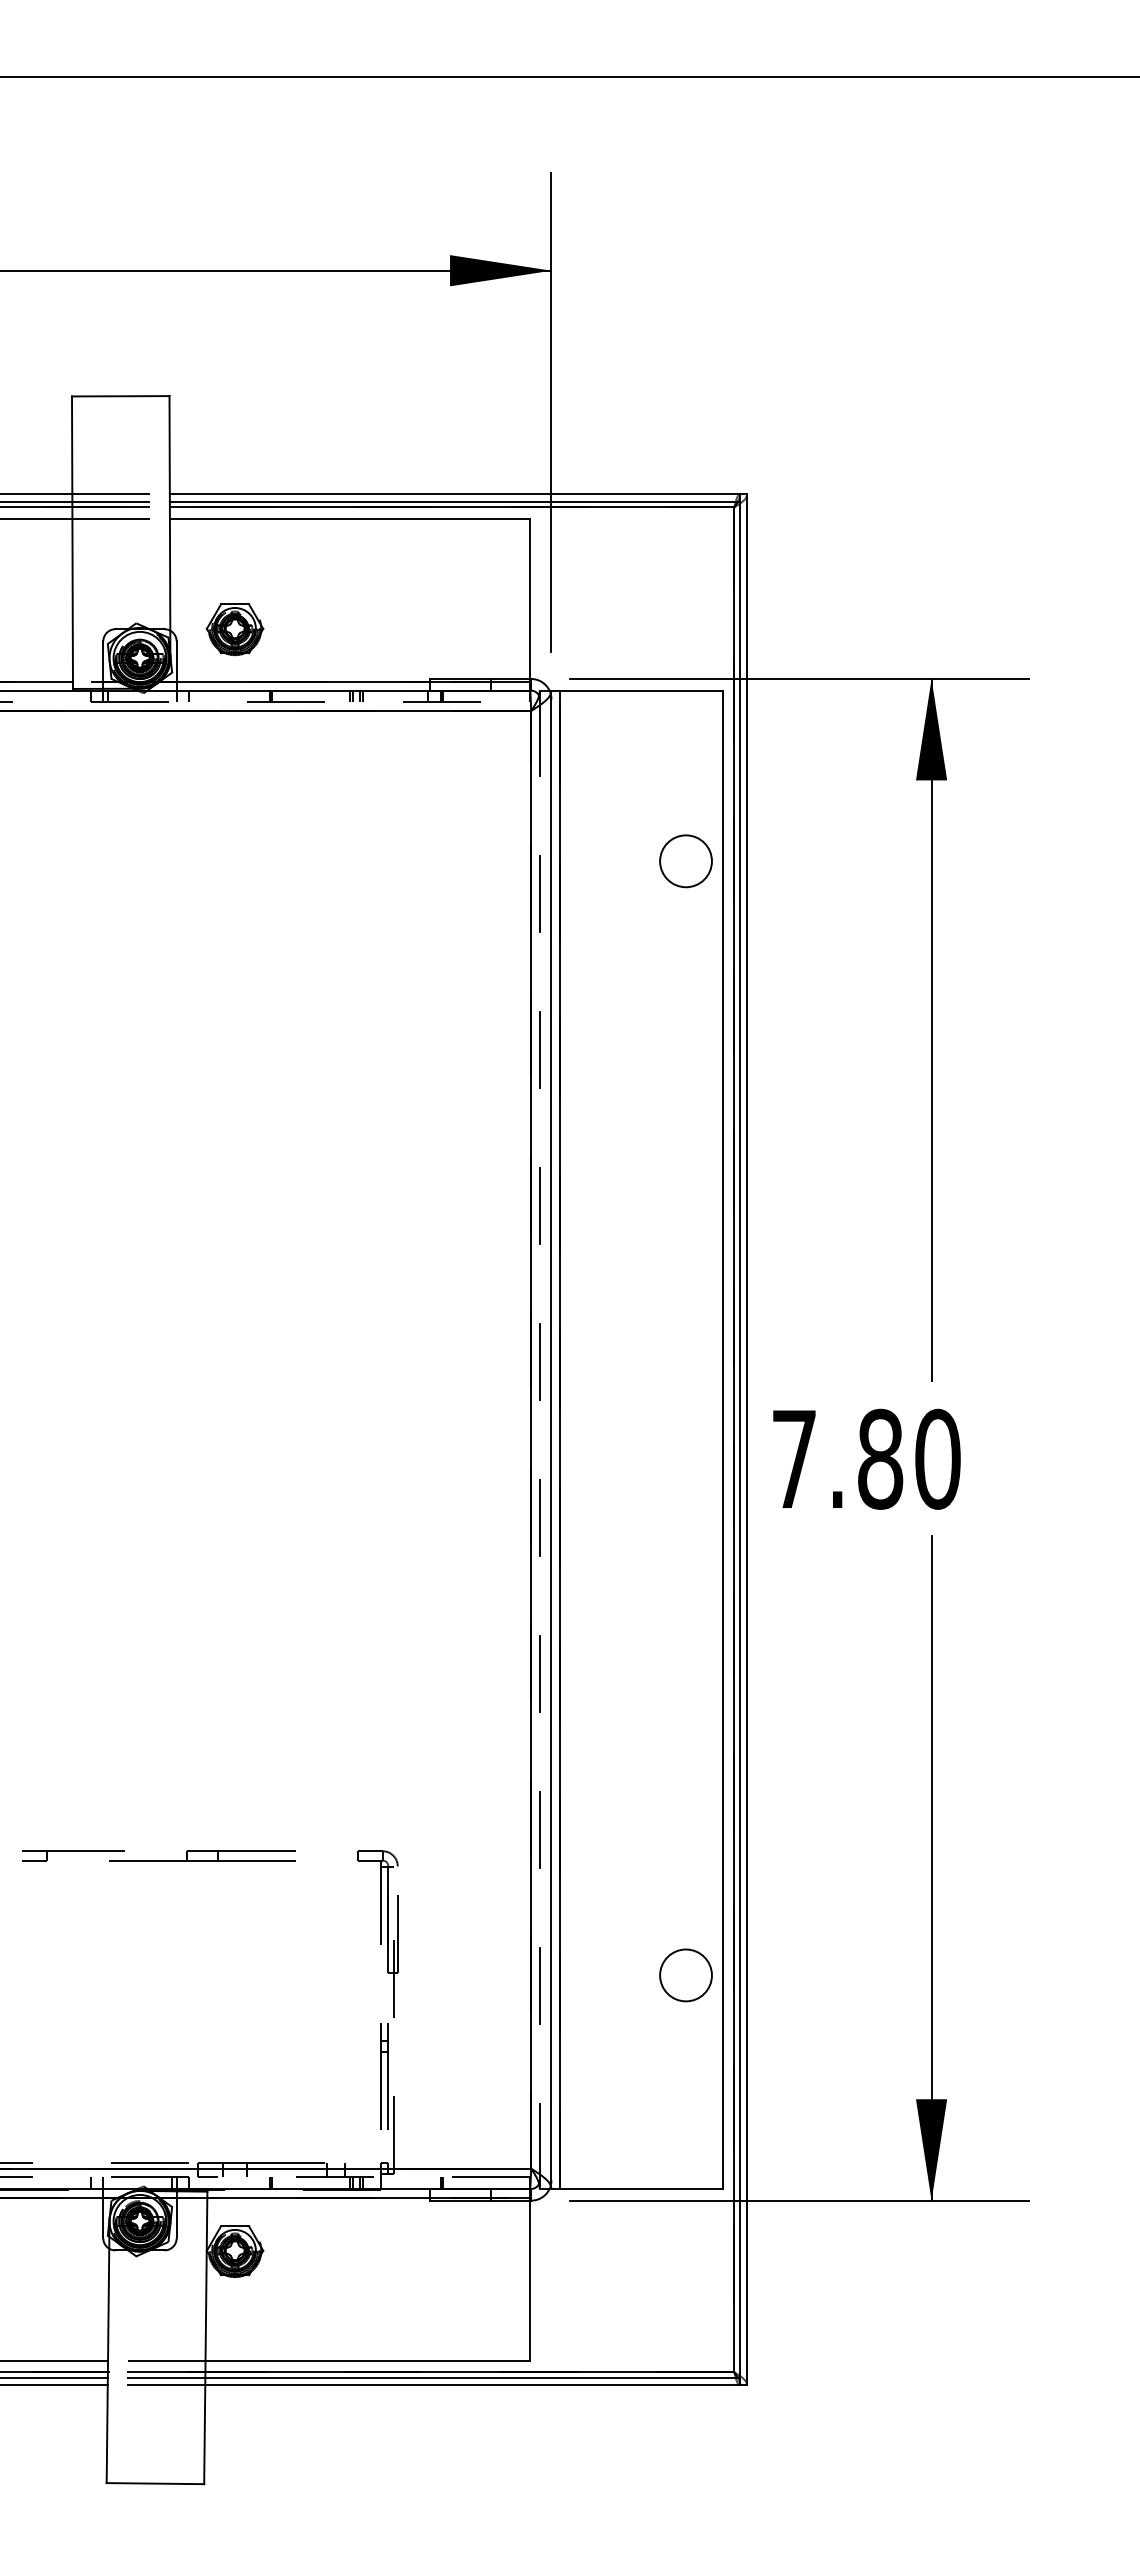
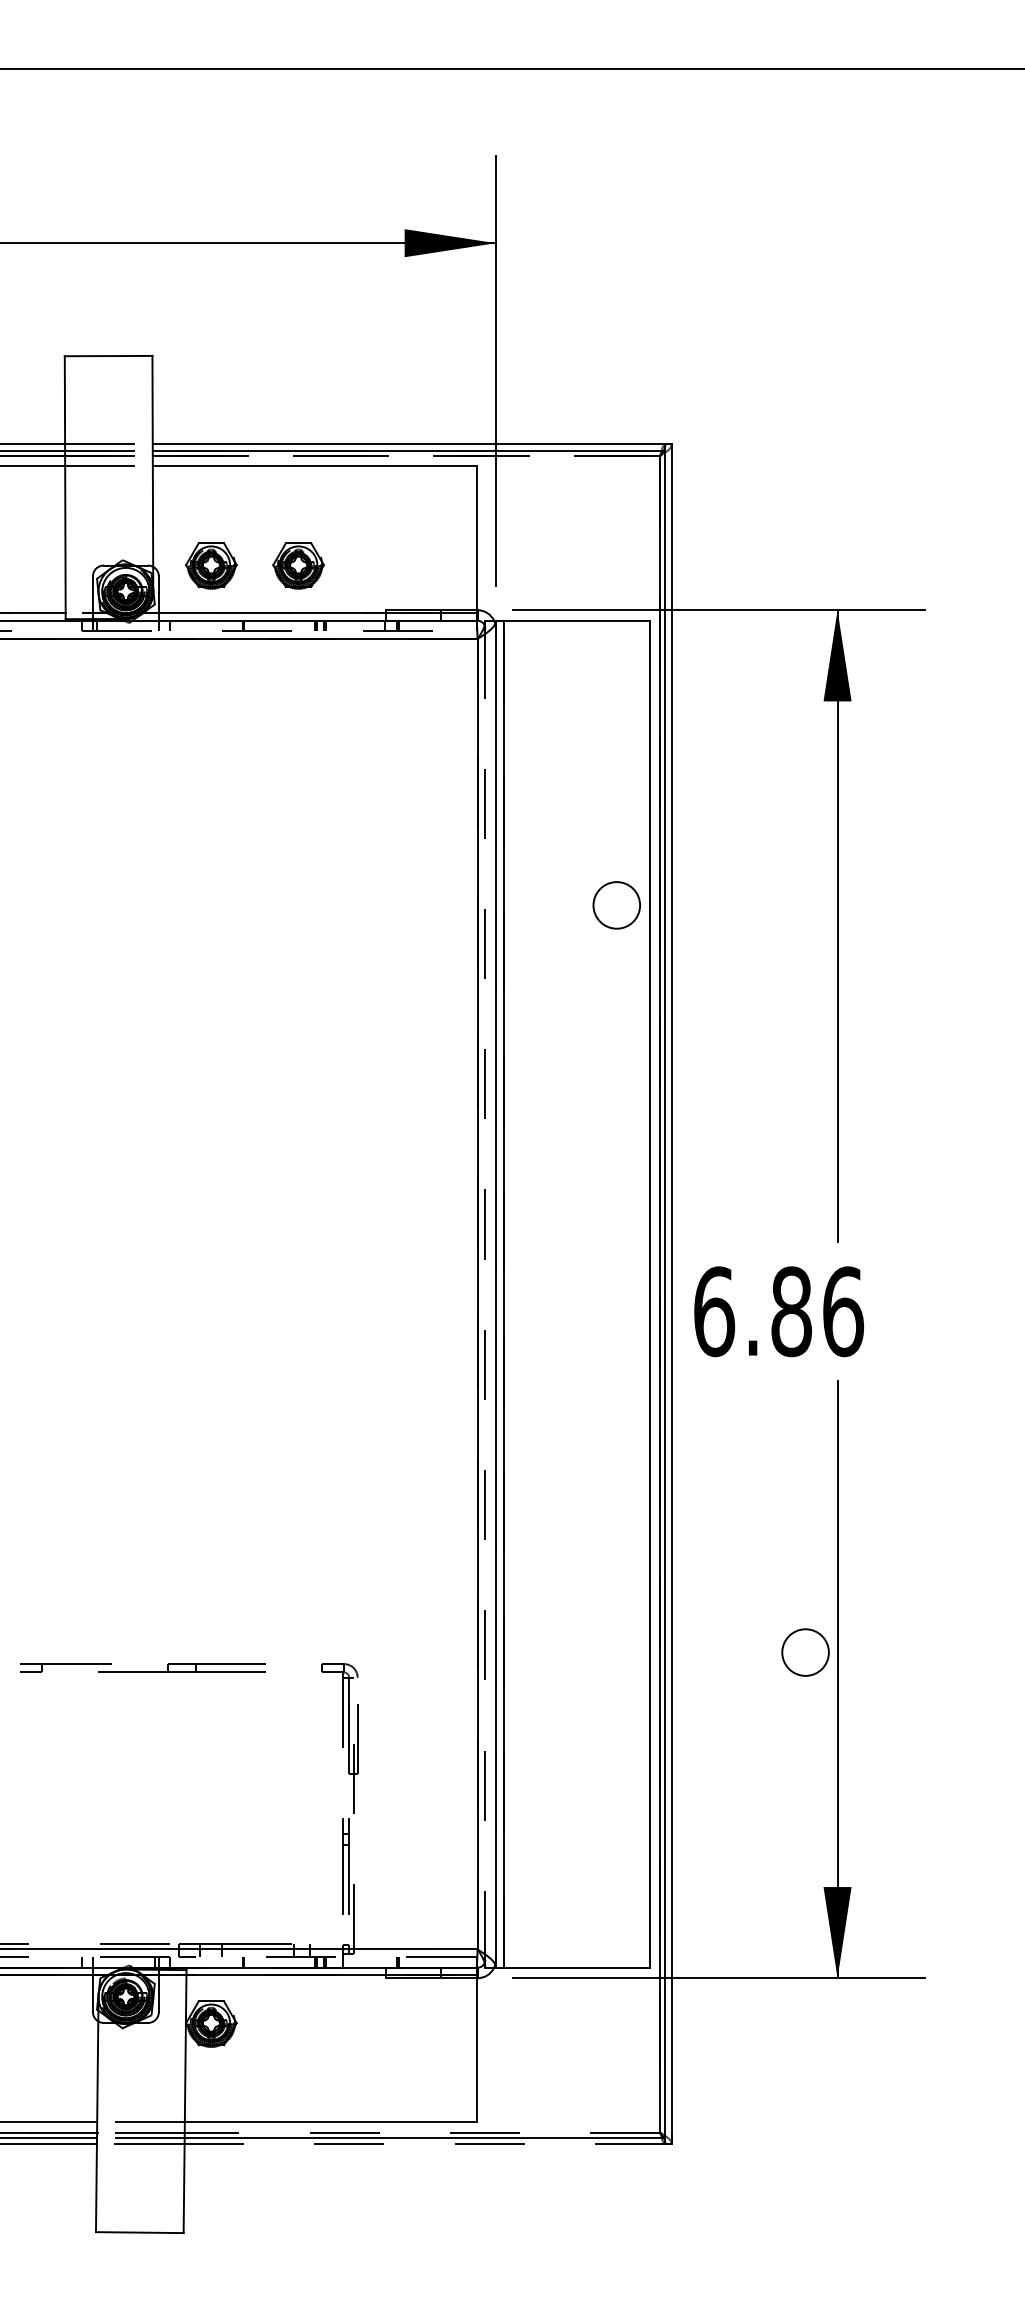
line: (452, 507) -> (406, 456), solid -> dashed
part: (331, 629) -> (298, 565), added
circle: (685, 861) -> (616, 905), moved
text: (866, 1458) -> (779, 1311), 7.80 -> 6.86
circle: (685, 1975) -> (805, 1652), moved
line: (469, 2372) -> (422, 2132), solid -> dashed
line: (471, 2385) -> (423, 2144), solid -> dashed

